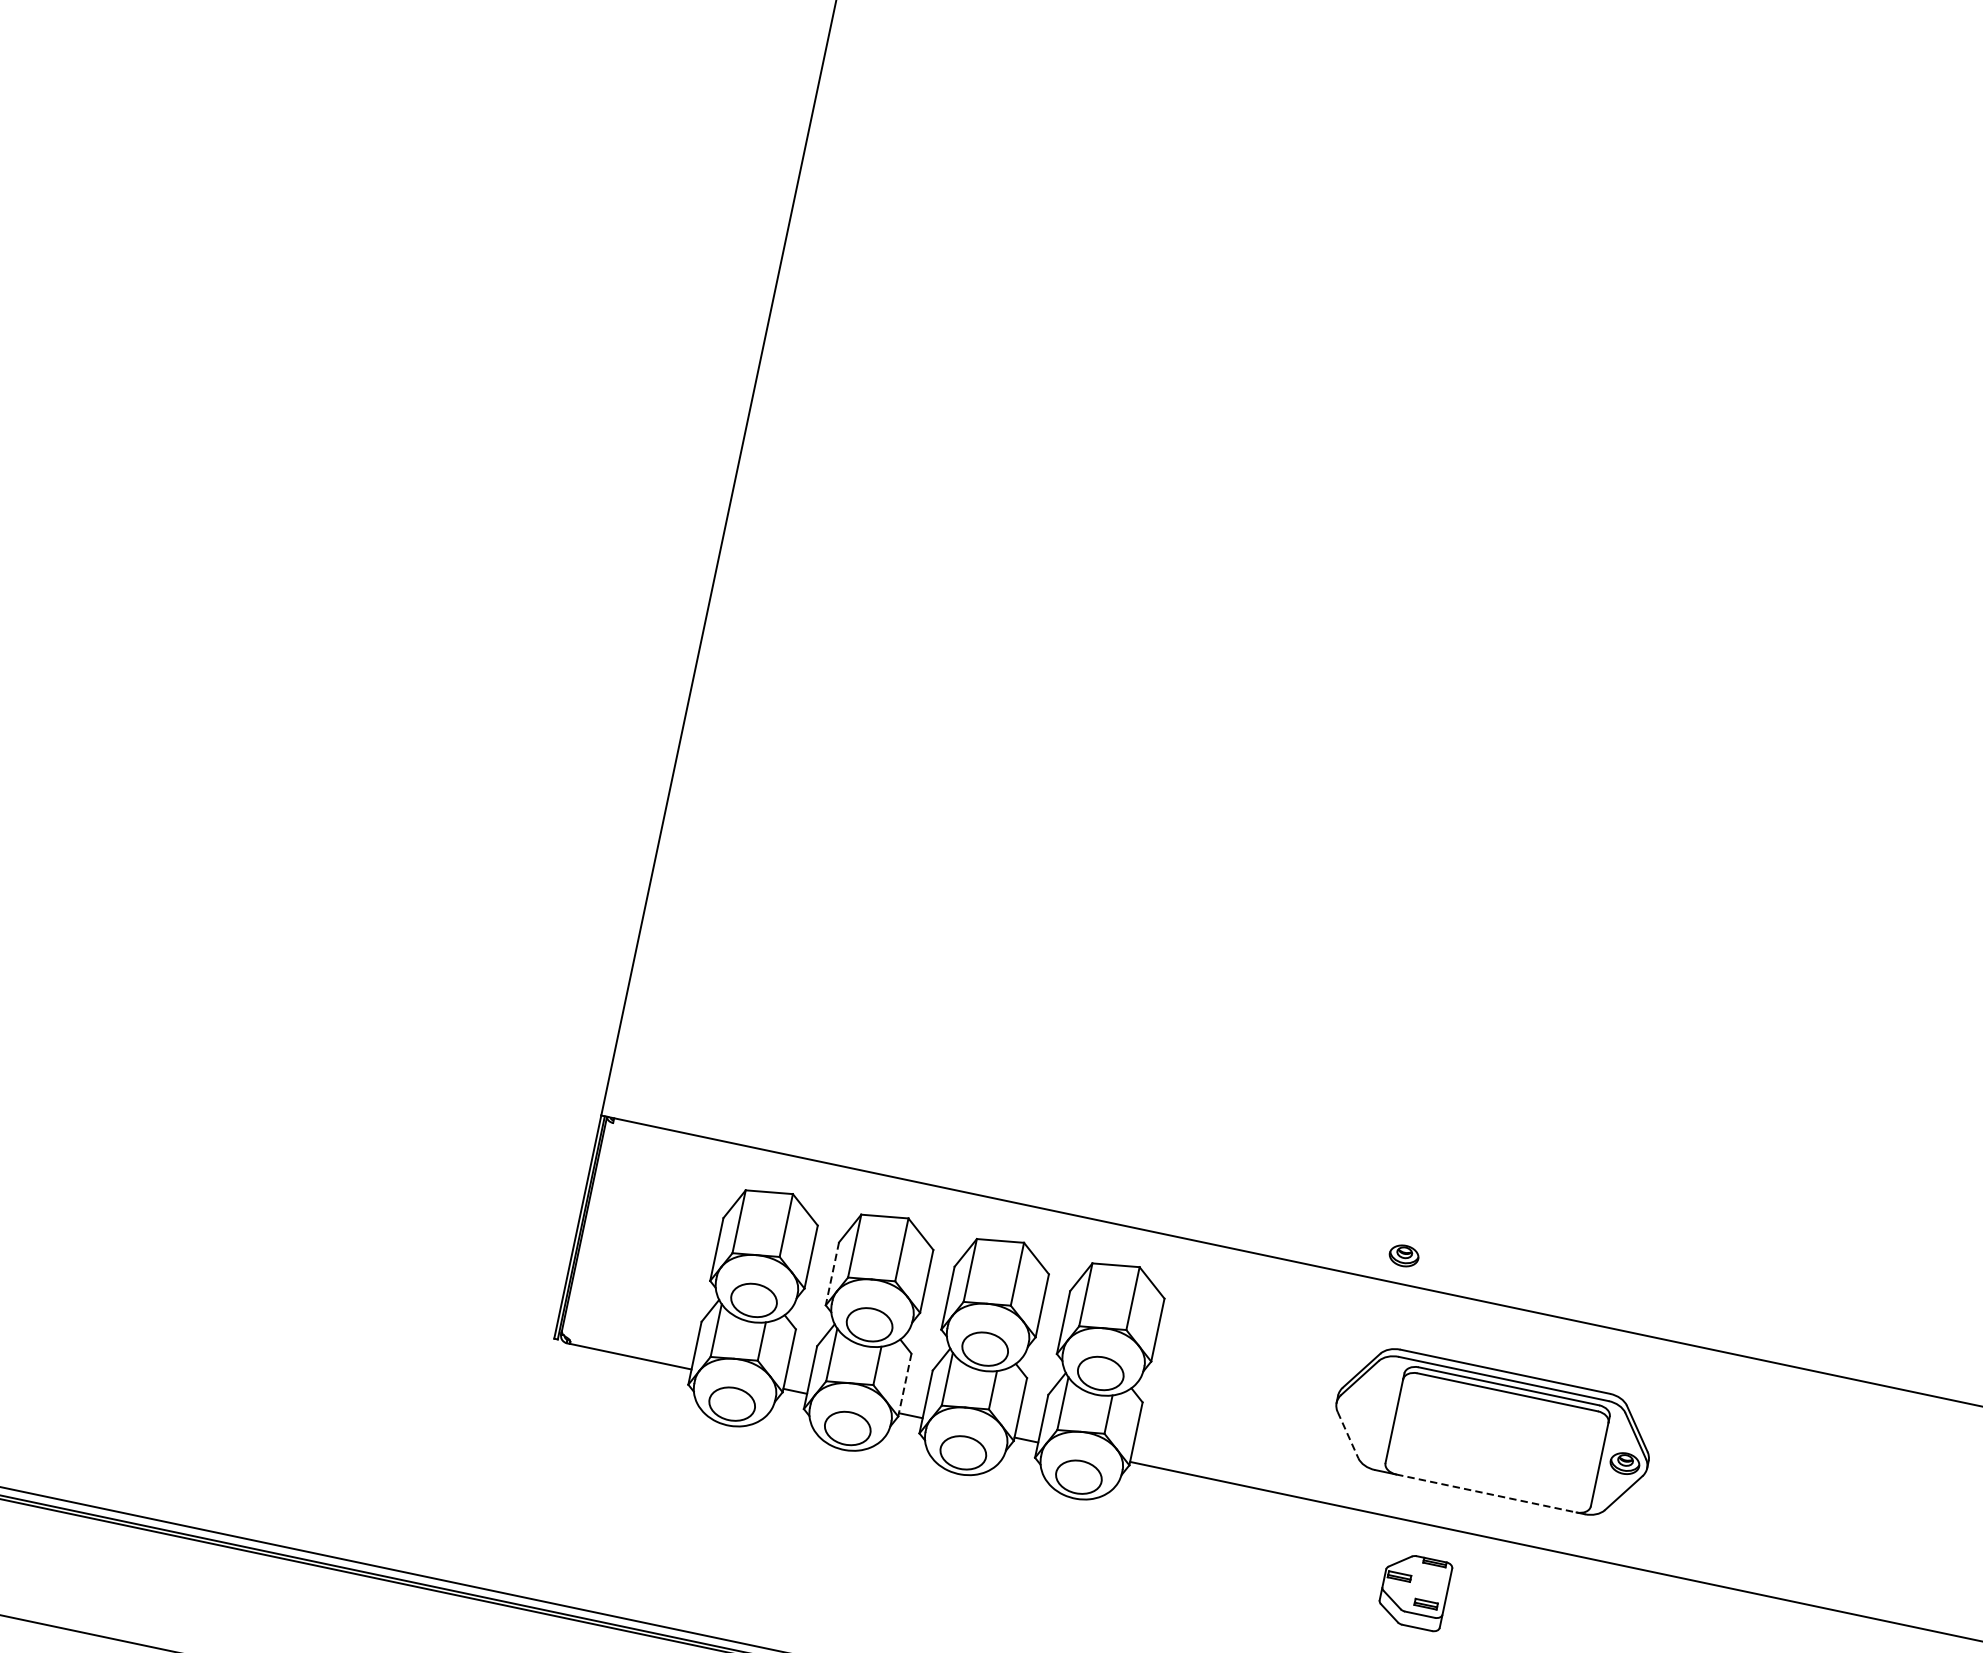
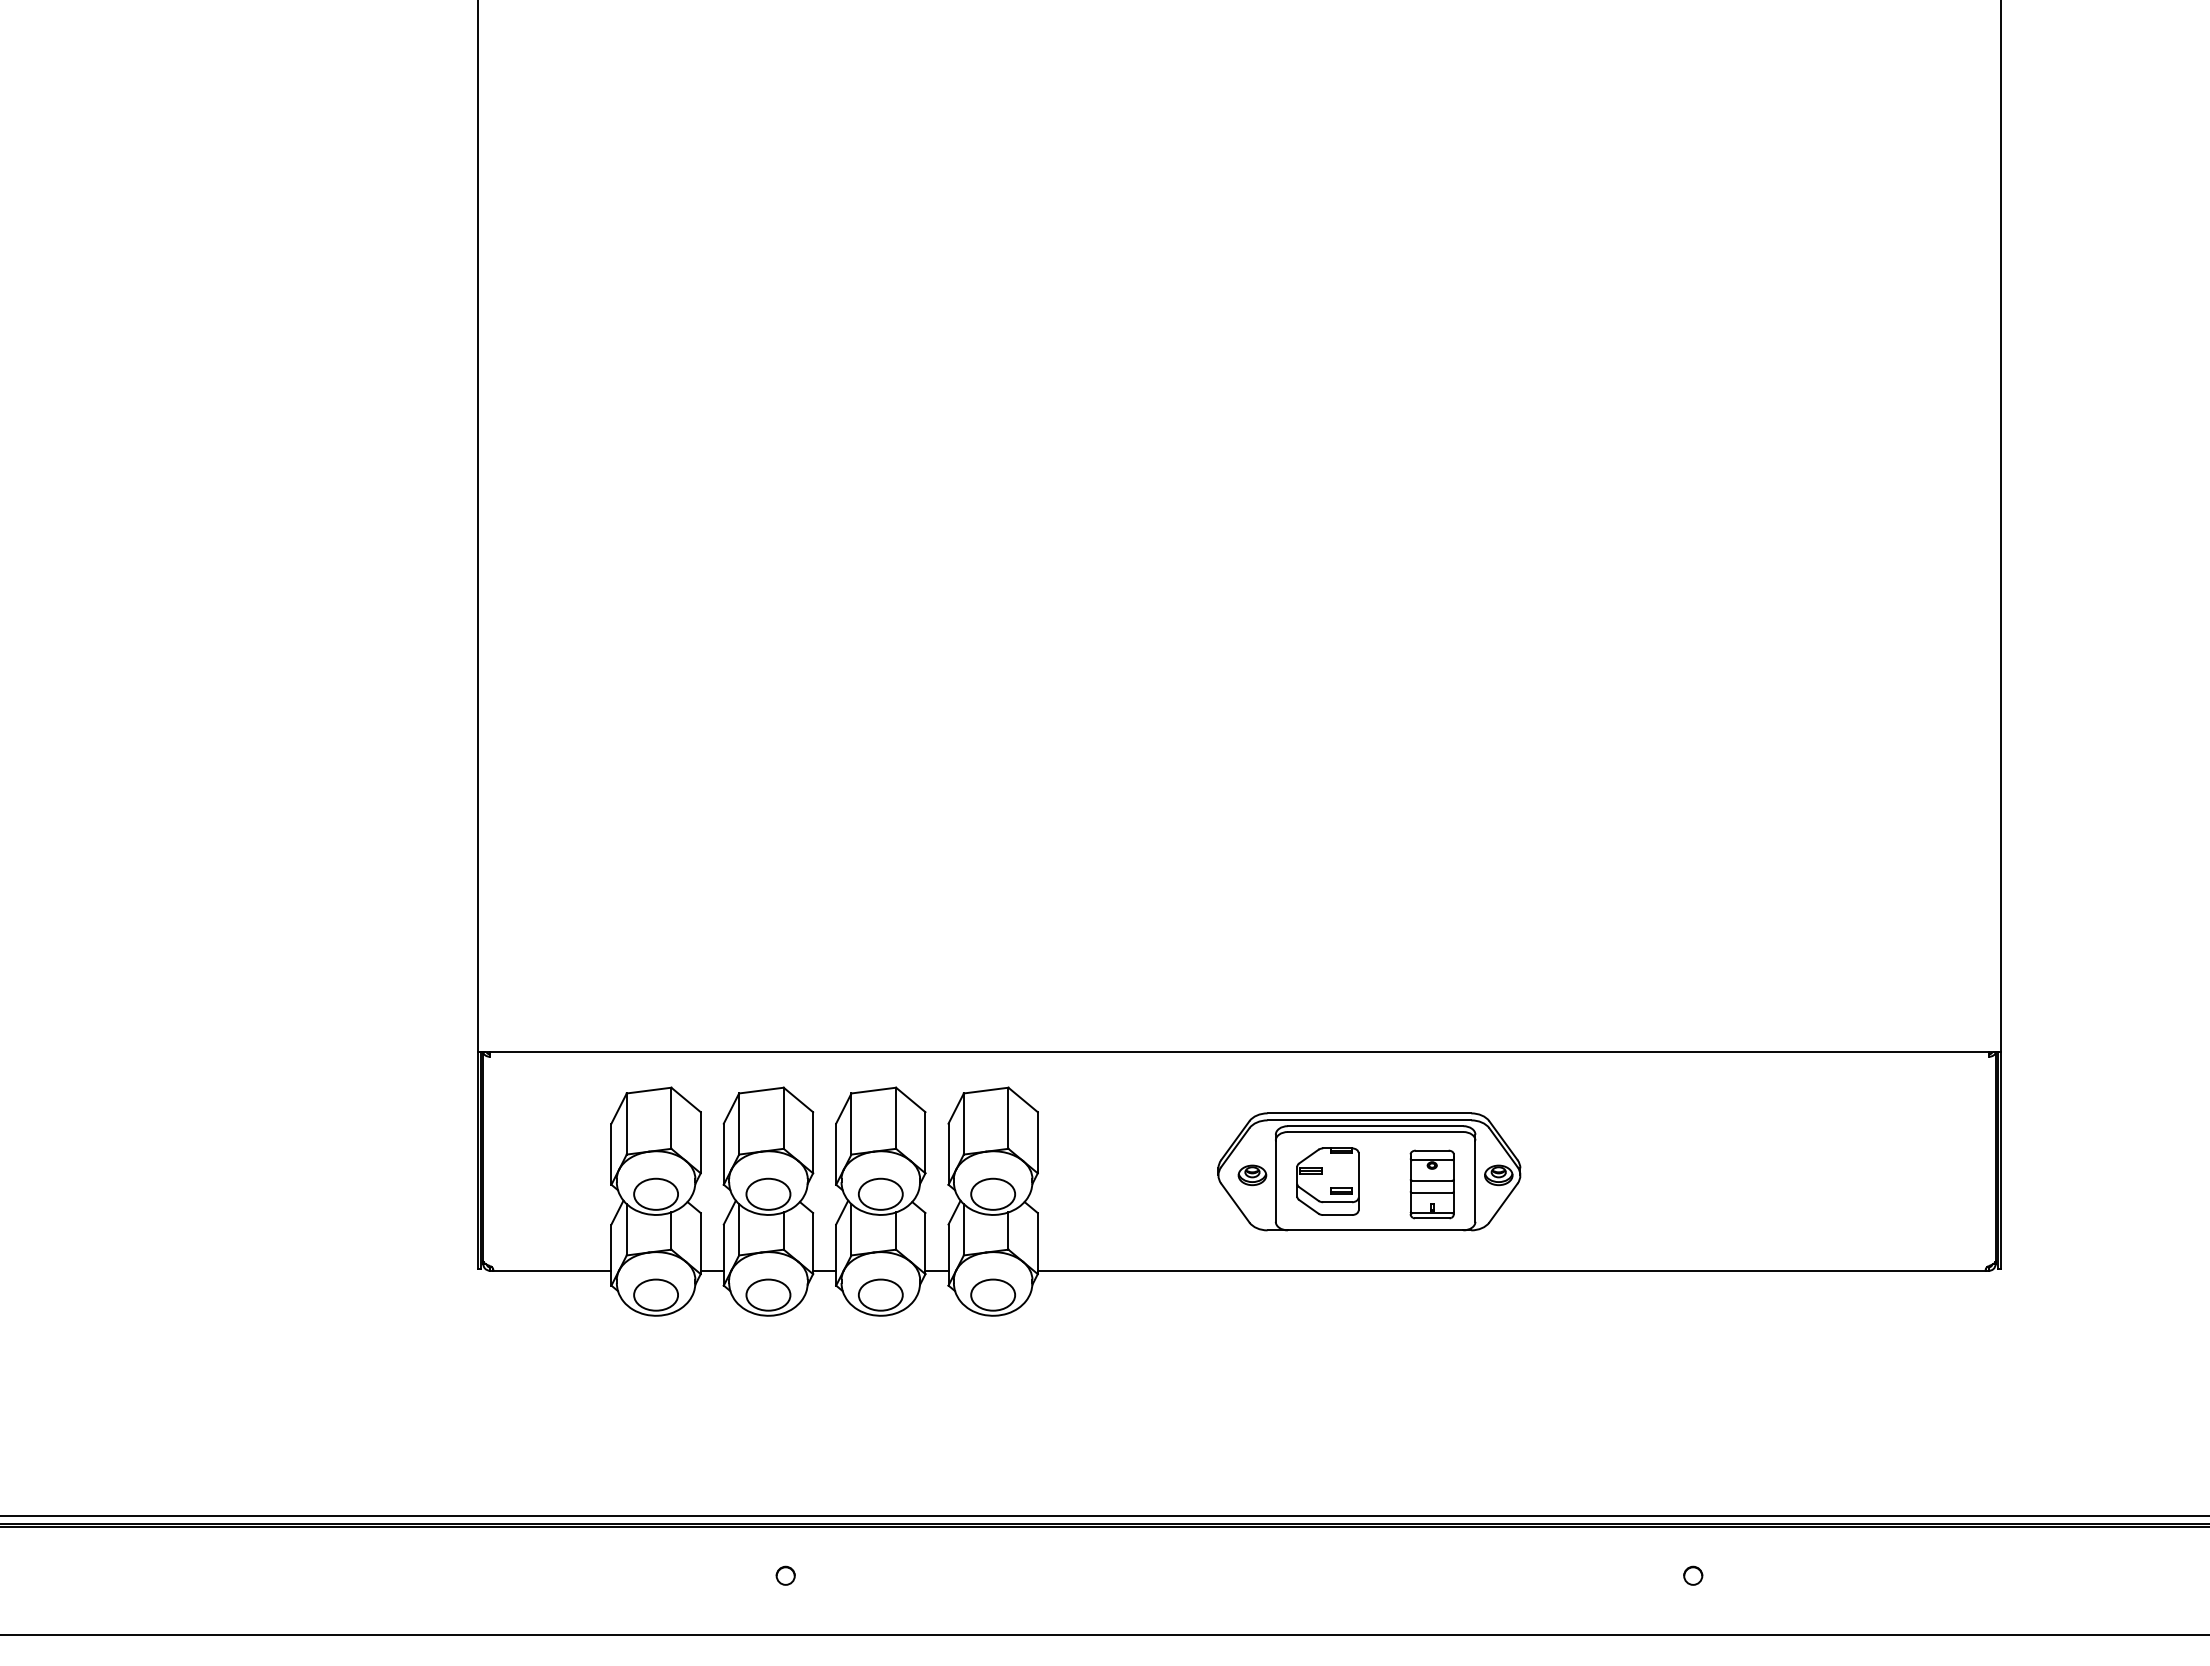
part: (1404, 1256) -> (1252, 1175), moved
line: (832, 1274) -> (723, 1154), dashed -> solid
line: (905, 1385) -> (813, 1243), dashed -> solid
line: (1348, 1435) -> (1235, 1203), dashed -> solid
part: (1553, 1458) -> (1431, 1184), added
line: (1486, 1493) -> (1375, 1230), dashed -> solid
part: (1414, 1591) -> (1327, 1181), moved

